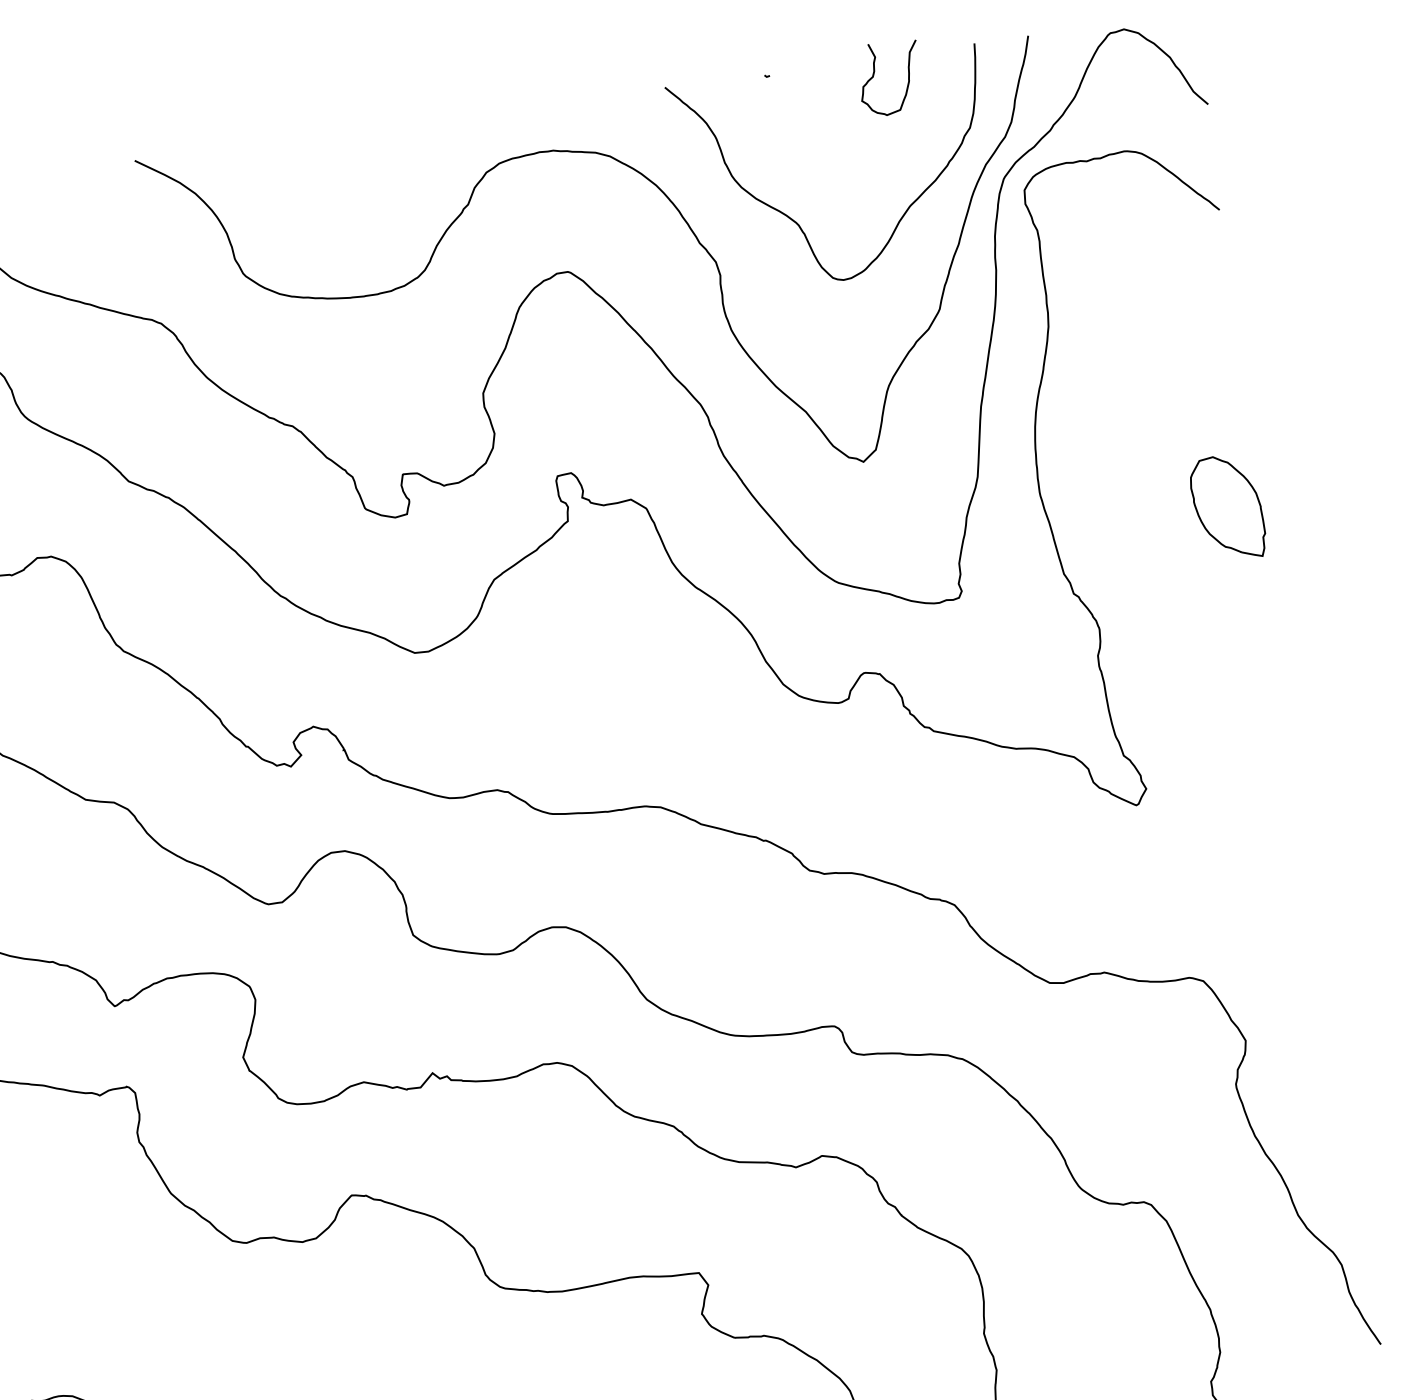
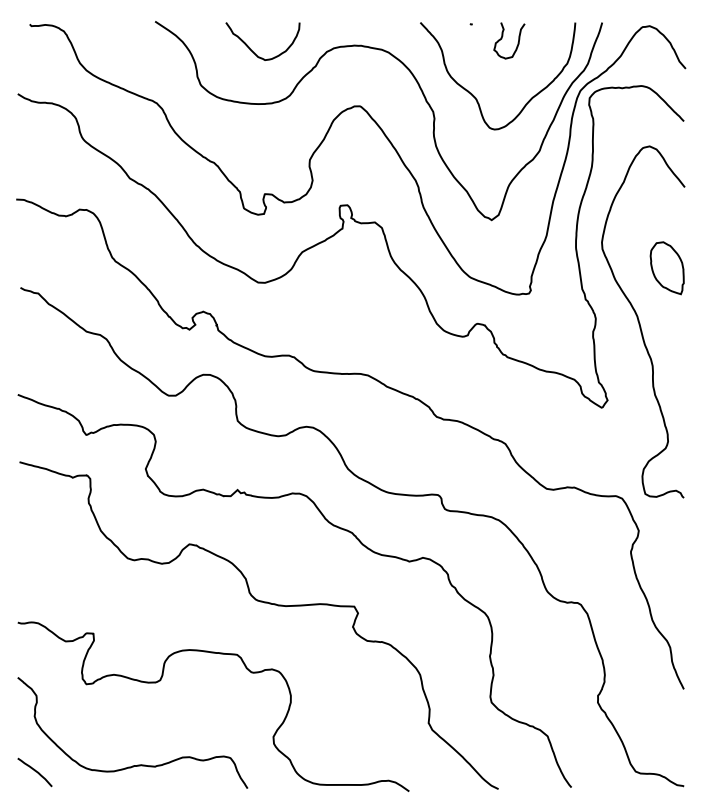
curve: (876, 71) -> (503, 36), moved
curve: (337, 190) -> (252, 50), added
curve: (1190, 626) -> (640, 323), added

